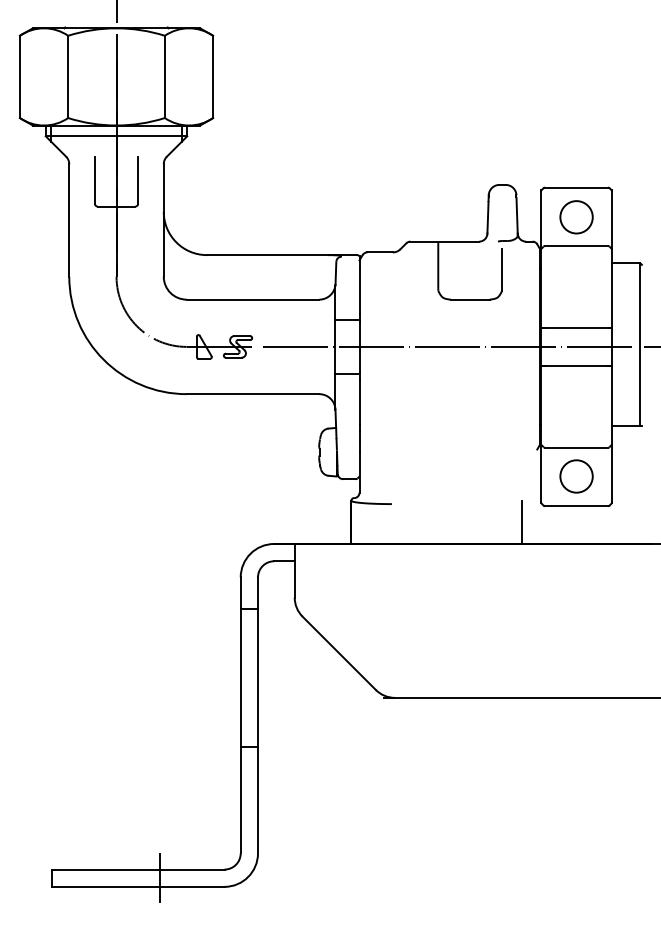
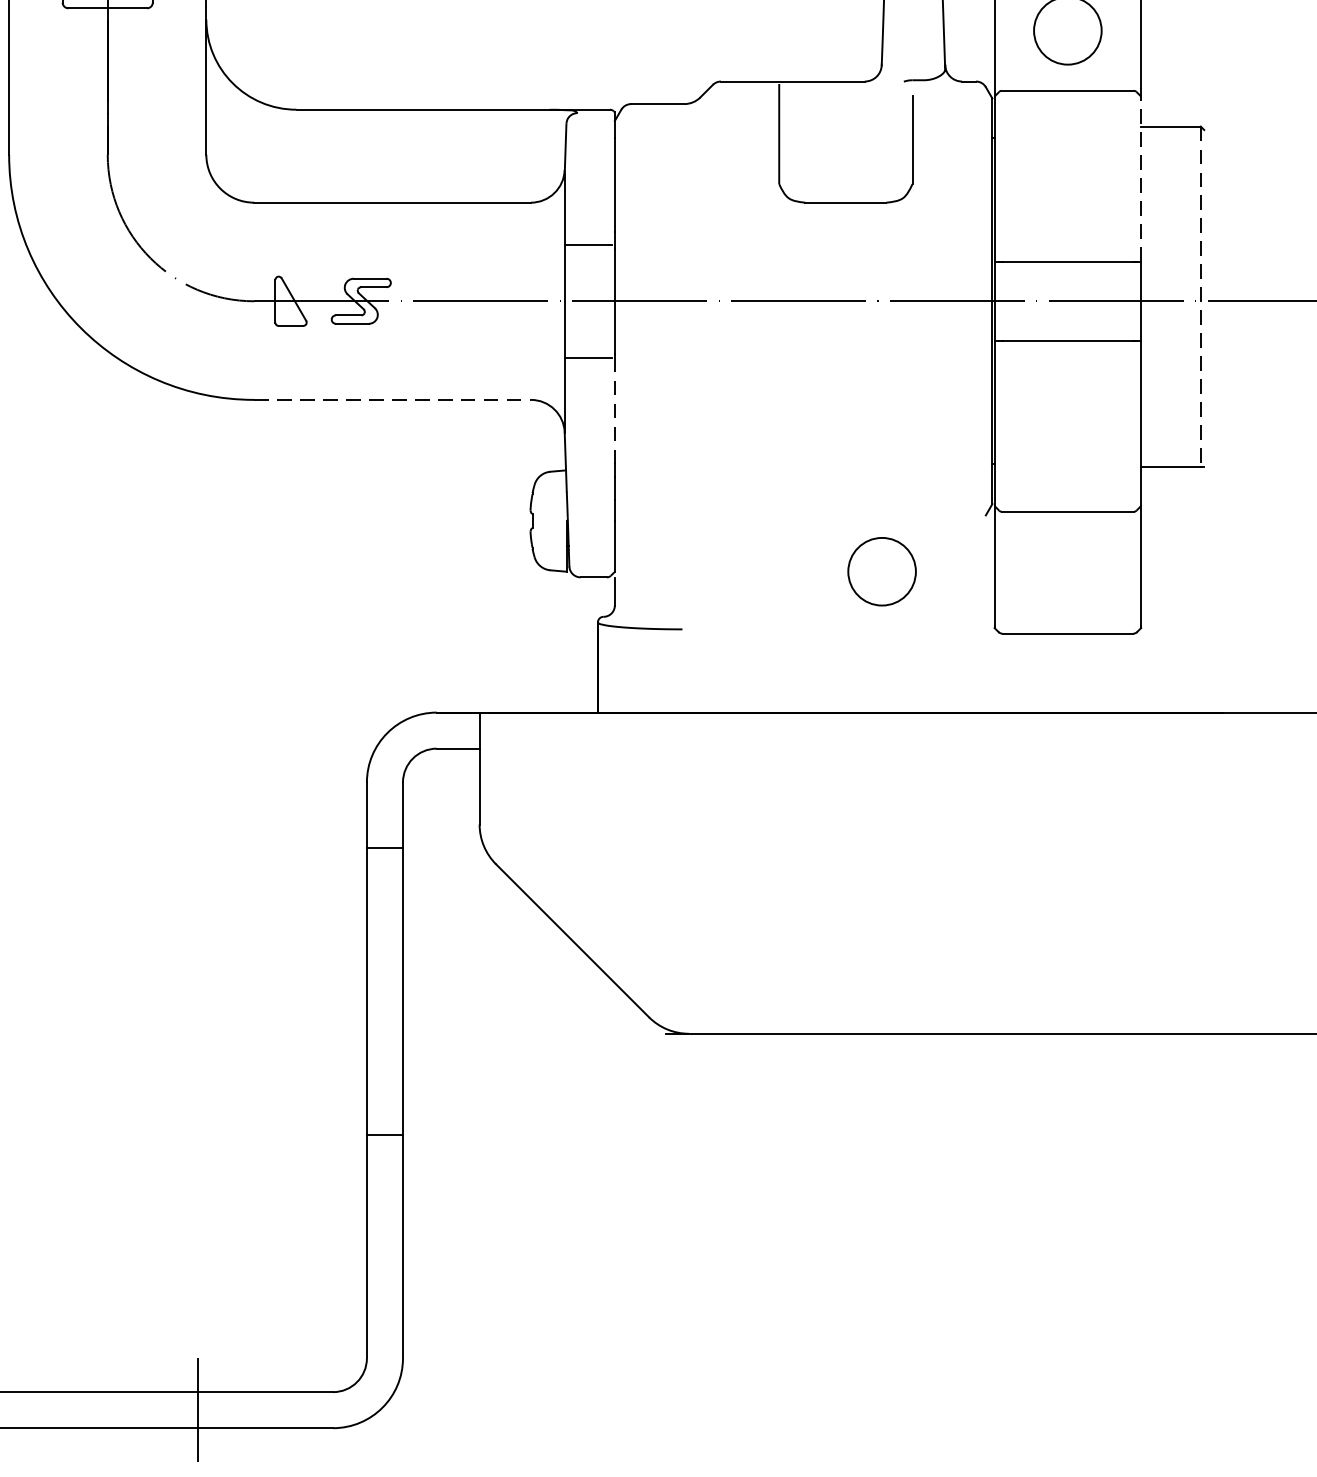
line: (611, 288) -> (1140, 179), solid -> dashed
line: (640, 344) -> (1201, 296), solid -> dashed
line: (253, 394) -> (393, 400), solid -> dashed
line: (359, 402) -> (614, 417), solid -> dashed
circle: (576, 476) -> (881, 571), moved
line: (521, 521) -> (952, 665), removed

